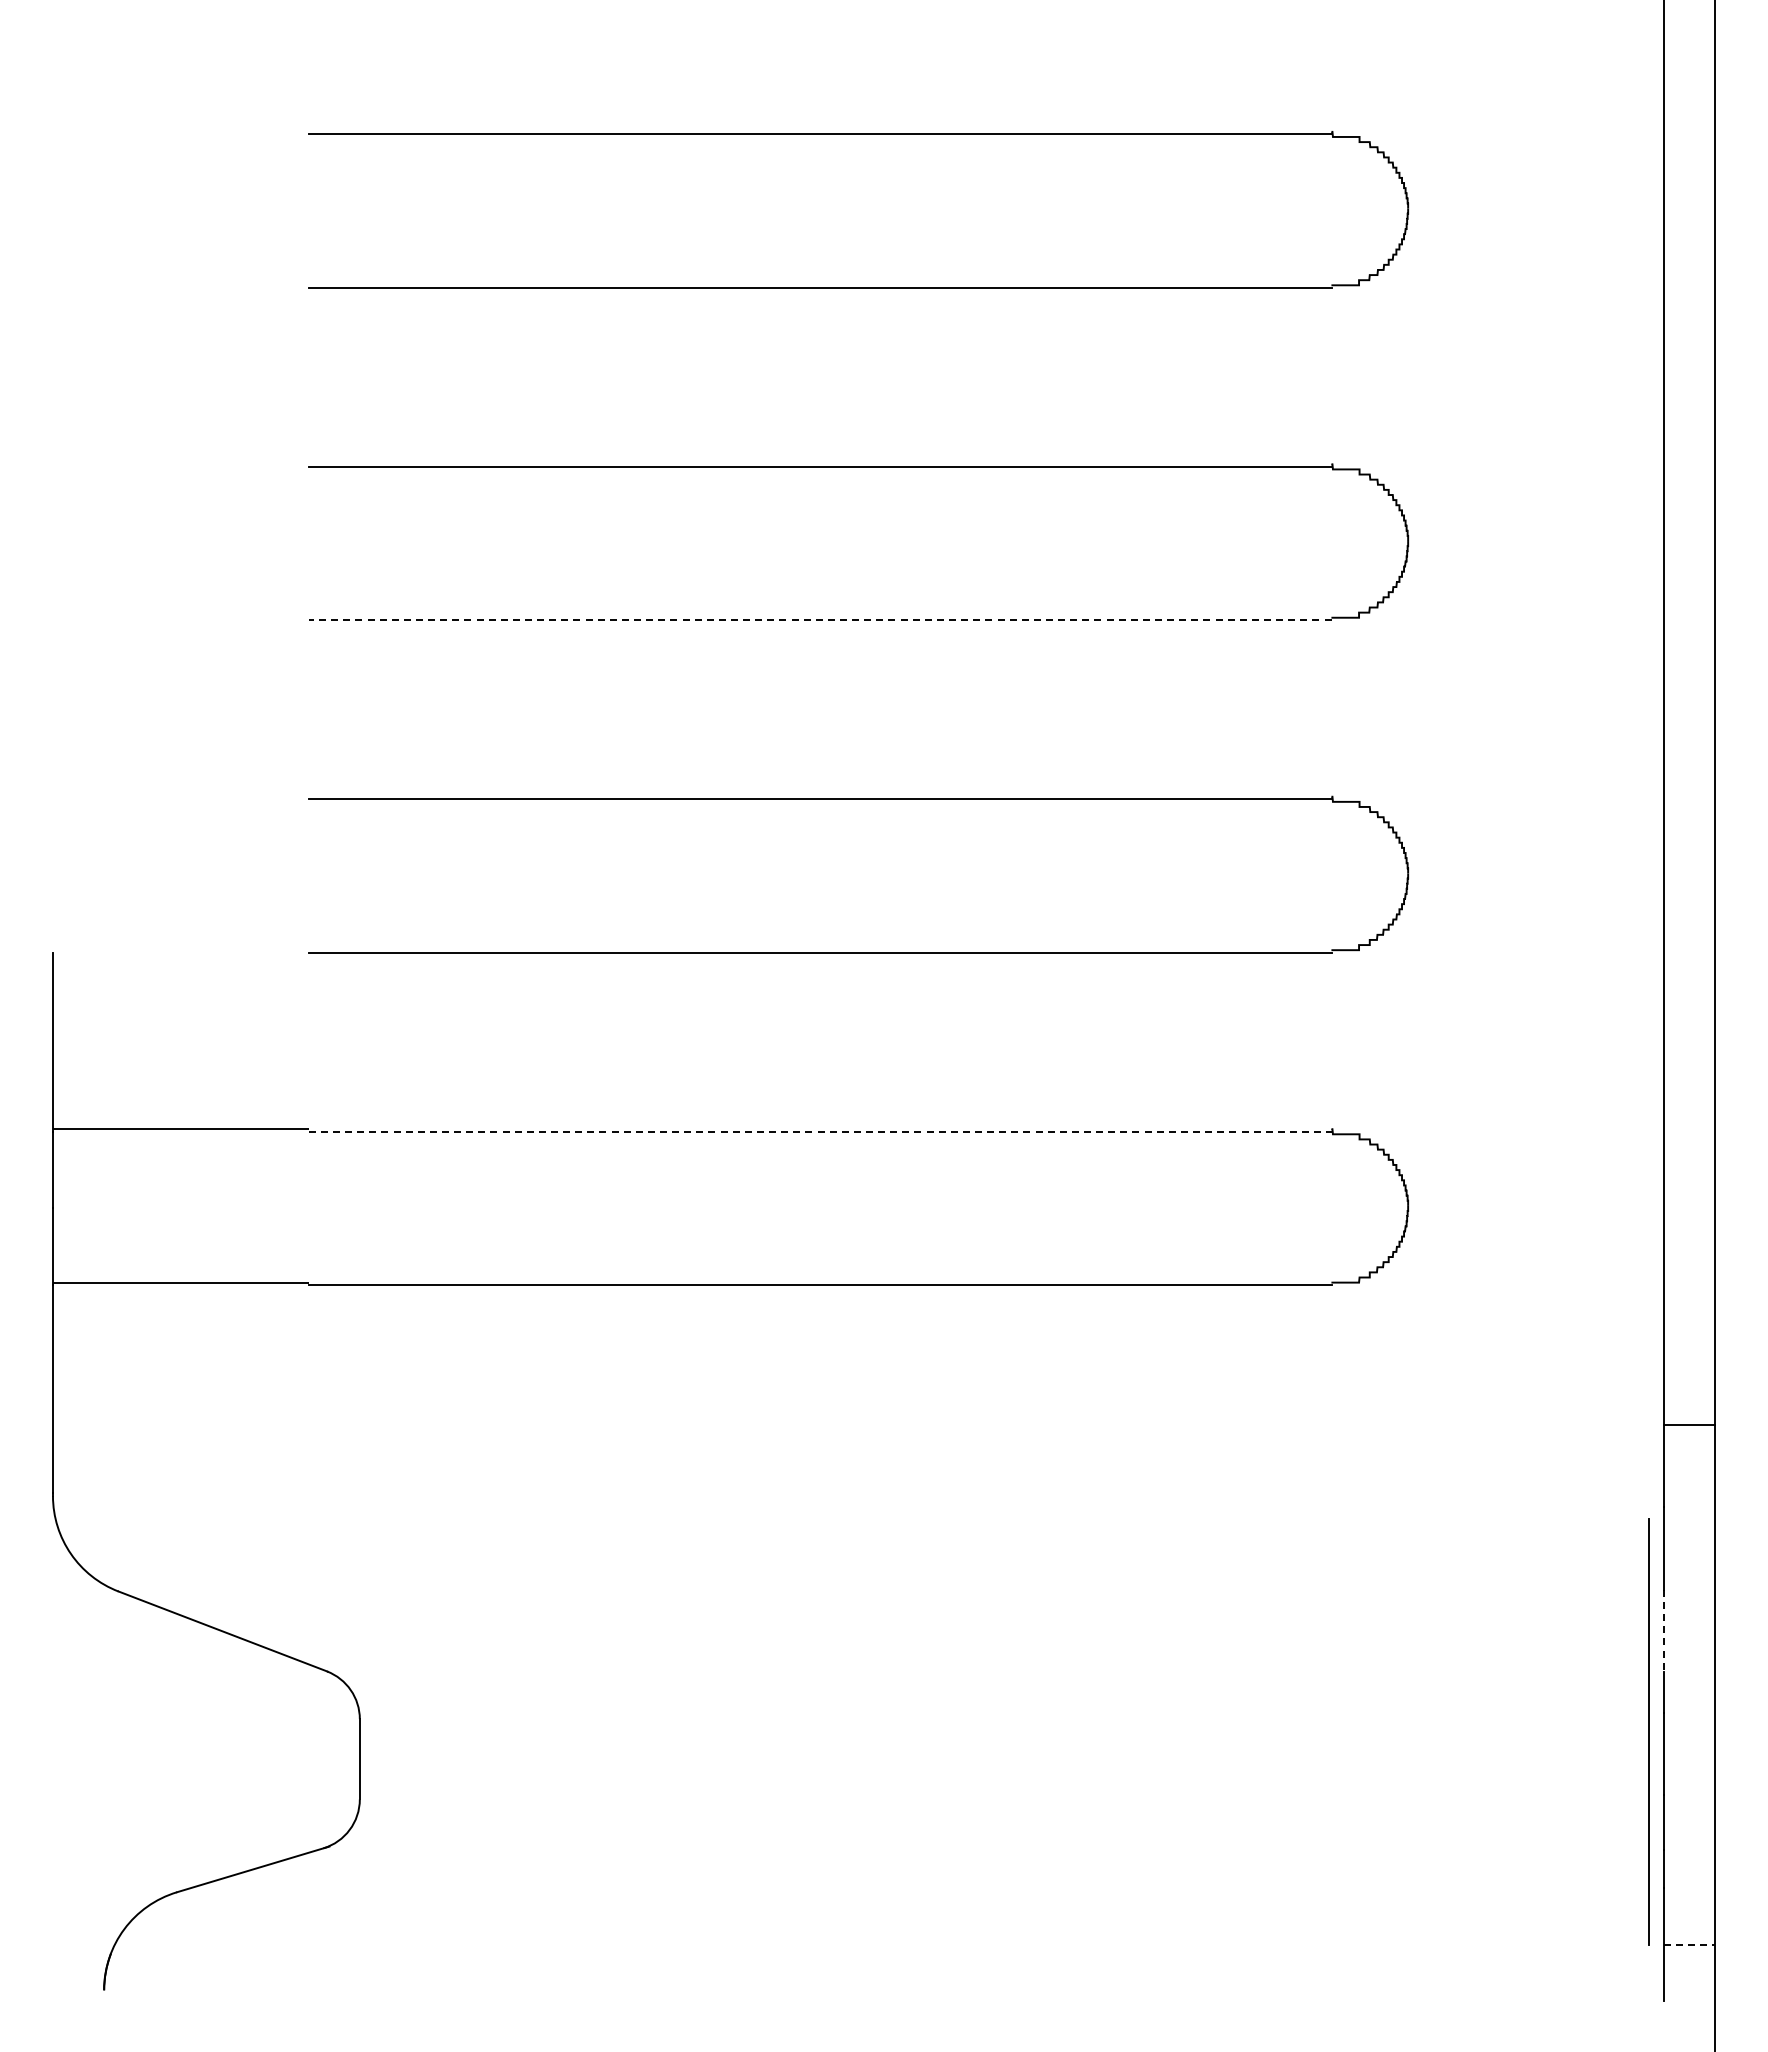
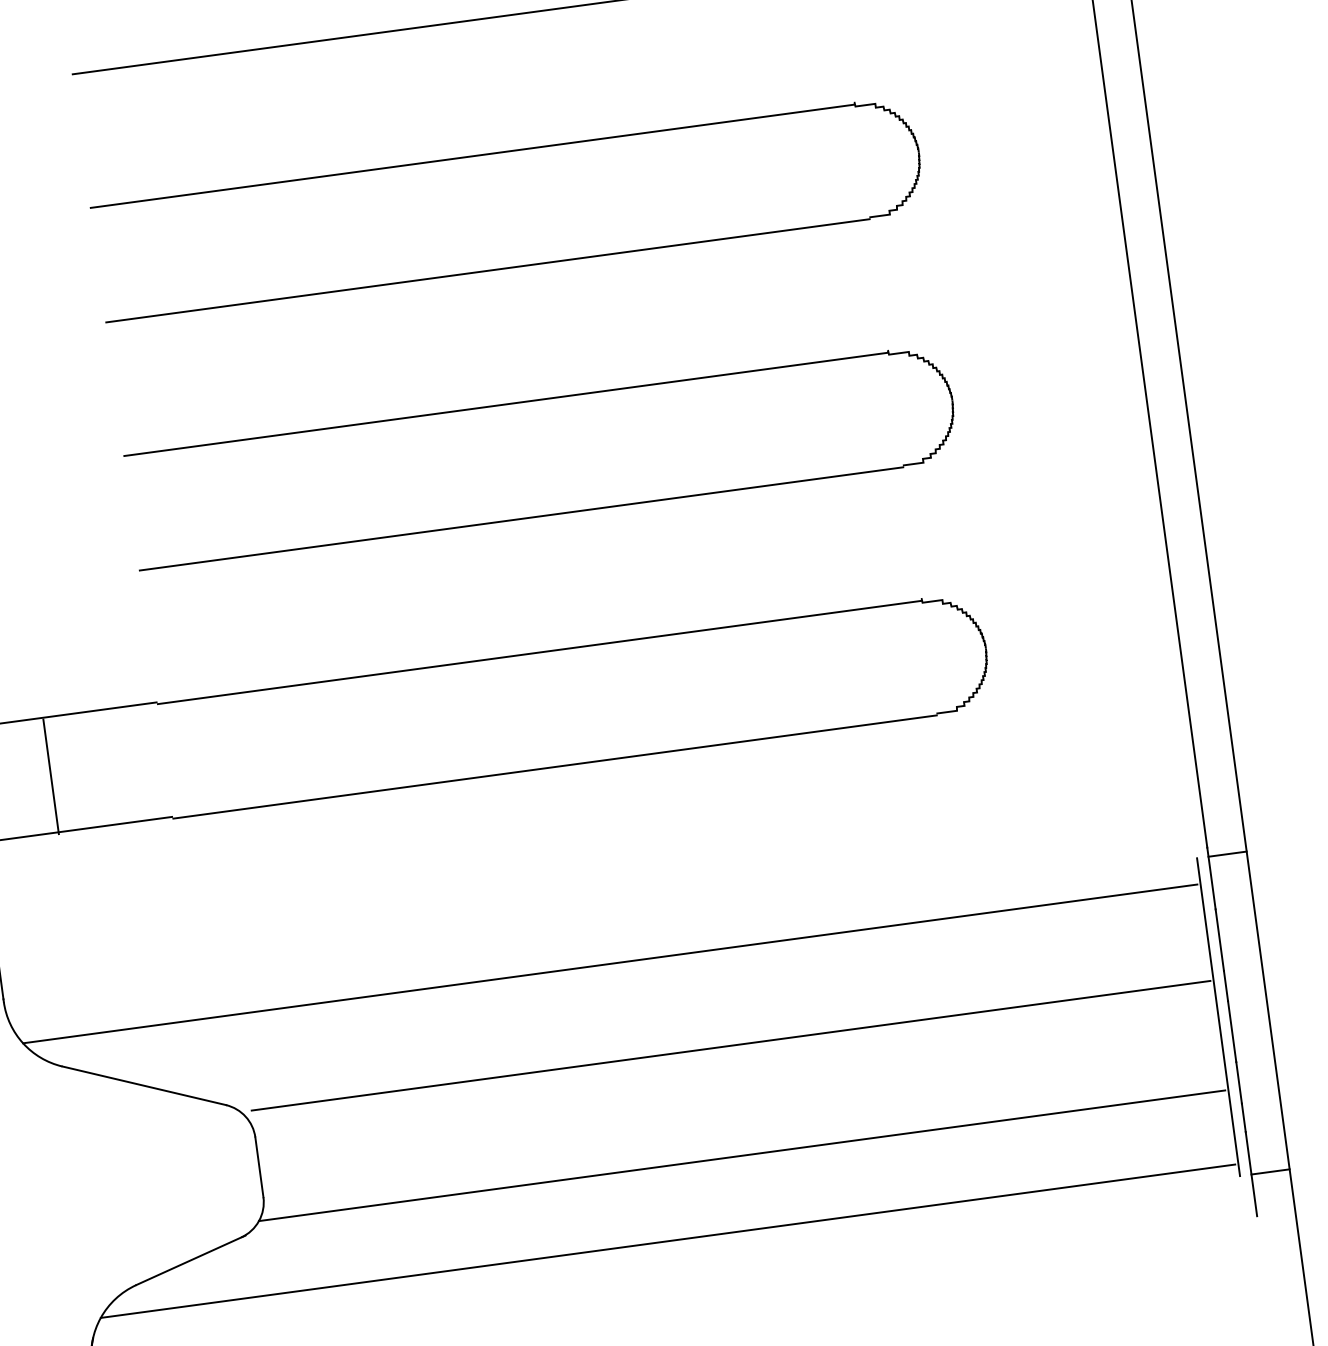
line: (819, 620) -> (487, 271), dashed -> solid
line: (820, 1131) -> (539, 652), dashed -> solid
line: (155, 1208) -> (51, 776), added
line: (1689, 1425) -> (1227, 854), moved
line: (857, 1553) -> (610, 963), added
line: (1664, 1631) -> (1220, 940), dashed -> solid
line: (1001, 1683) -> (730, 1046), added
line: (996, 1829) -> (741, 1155), added
line: (884, 1929) -> (668, 1241), added
line: (1689, 1945) -> (1270, 1172), dashed -> solid

